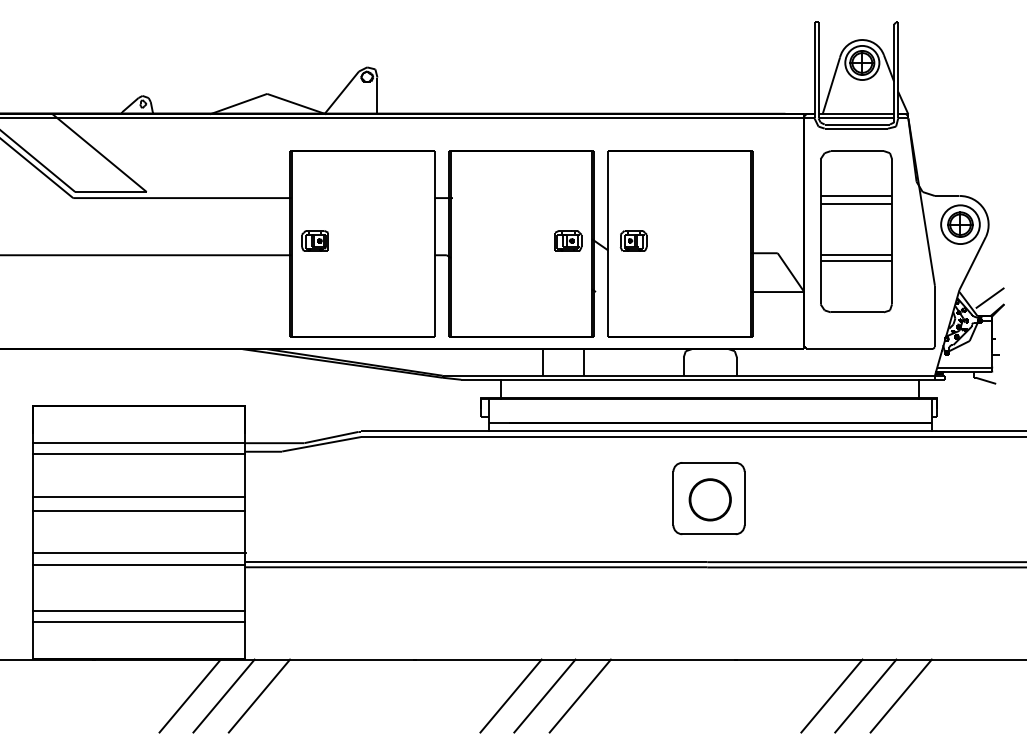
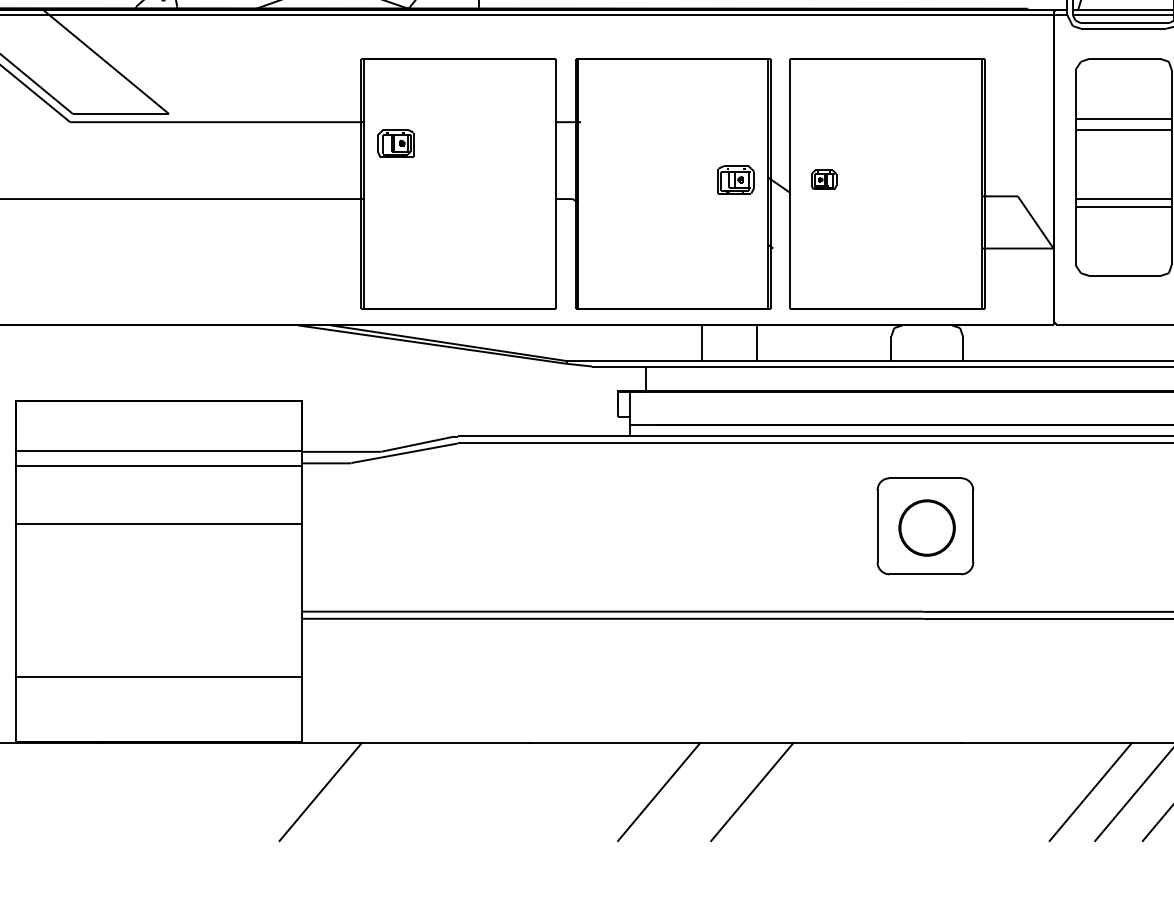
part: (314, 240) -> (394, 142), moved
part: (633, 240) -> (823, 179), size x0.7
line: (138, 510) -> (158, 542), removed
line: (138, 553) -> (158, 600), removed
line: (138, 564) -> (158, 615), removed
line: (138, 621) -> (158, 691), removed
line: (189, 695) -> (226, 791), removed
line: (223, 695) -> (272, 791), removed
line: (544, 695) -> (704, 791), removed

